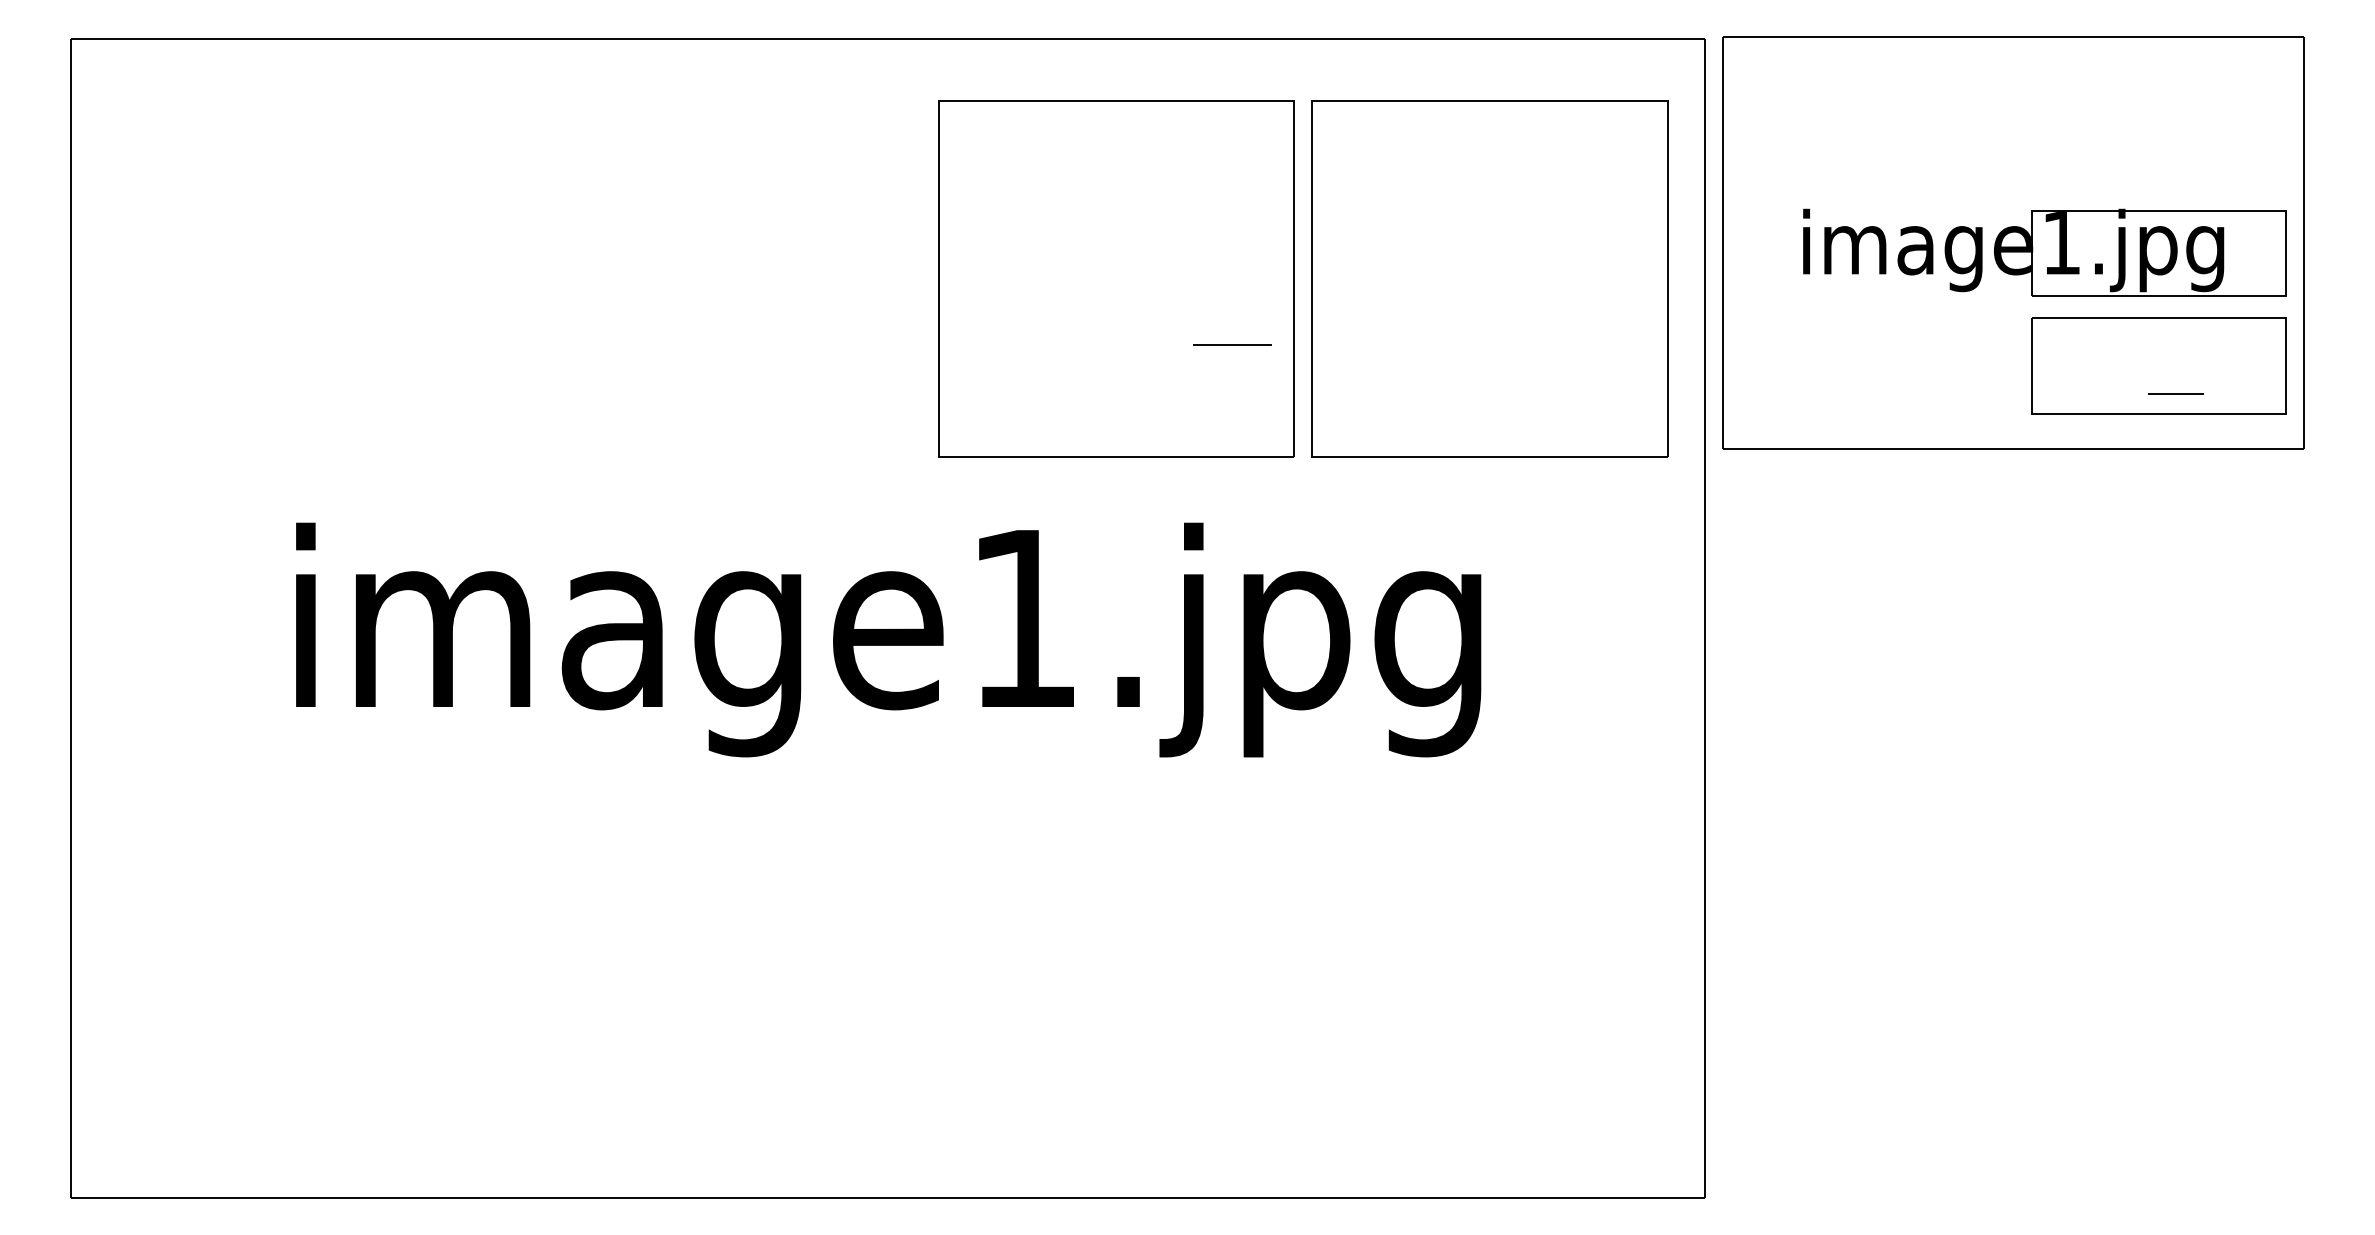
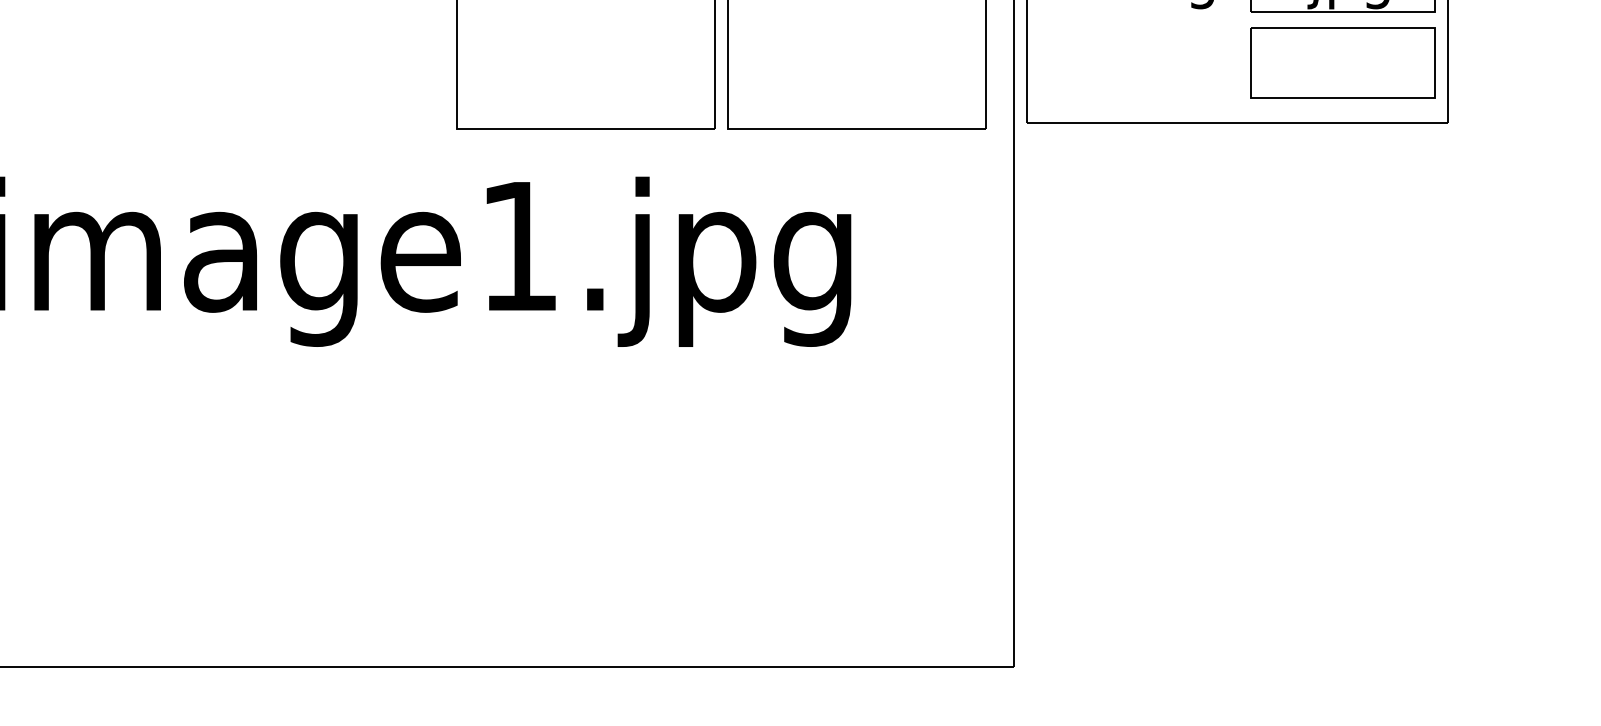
line: (1232, 344) -> (670, 47), removed
line: (2175, 393) -> (1355, 82), removed

